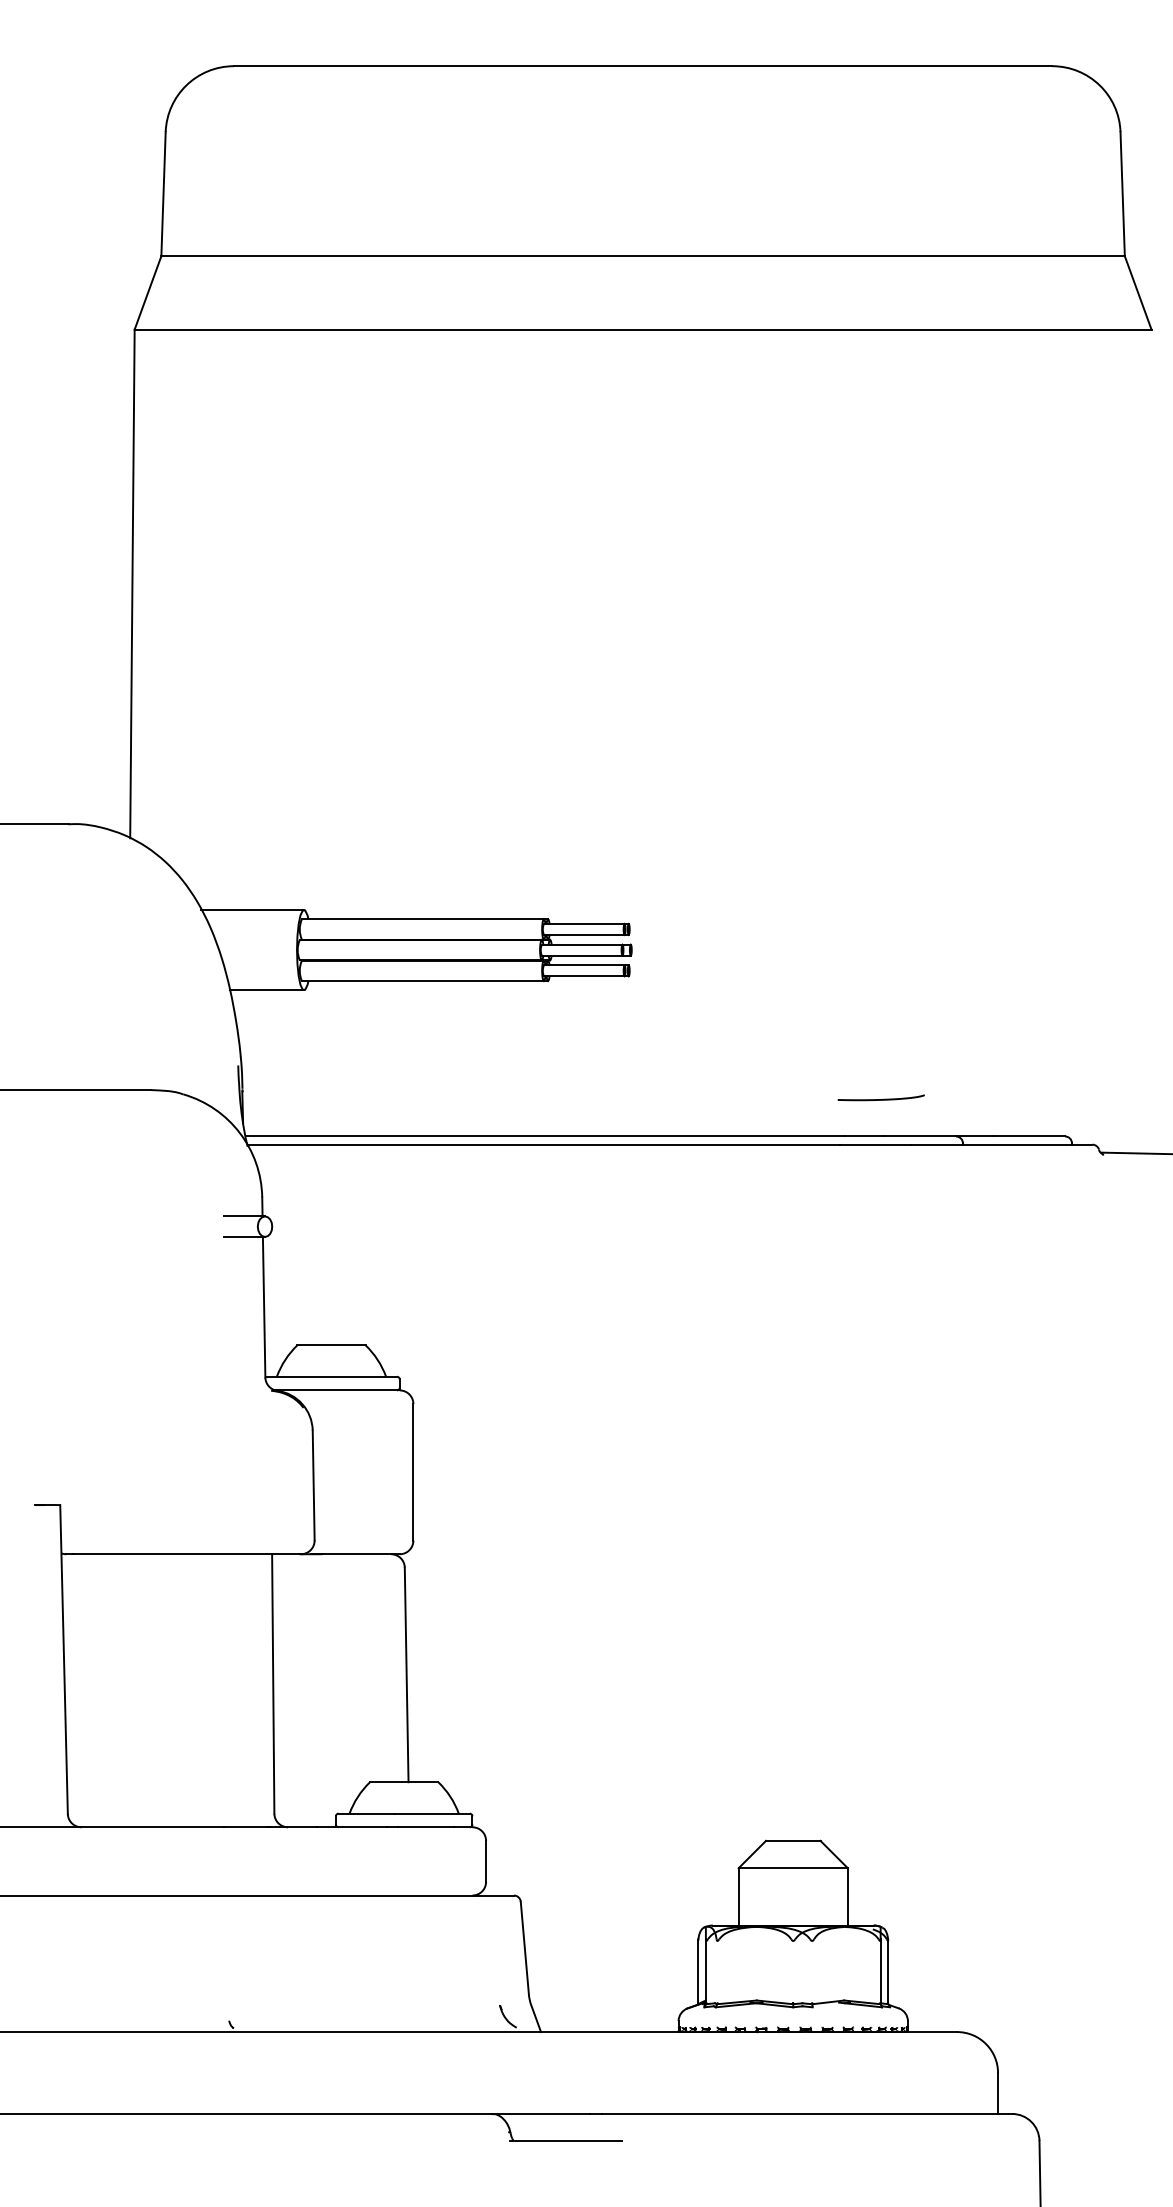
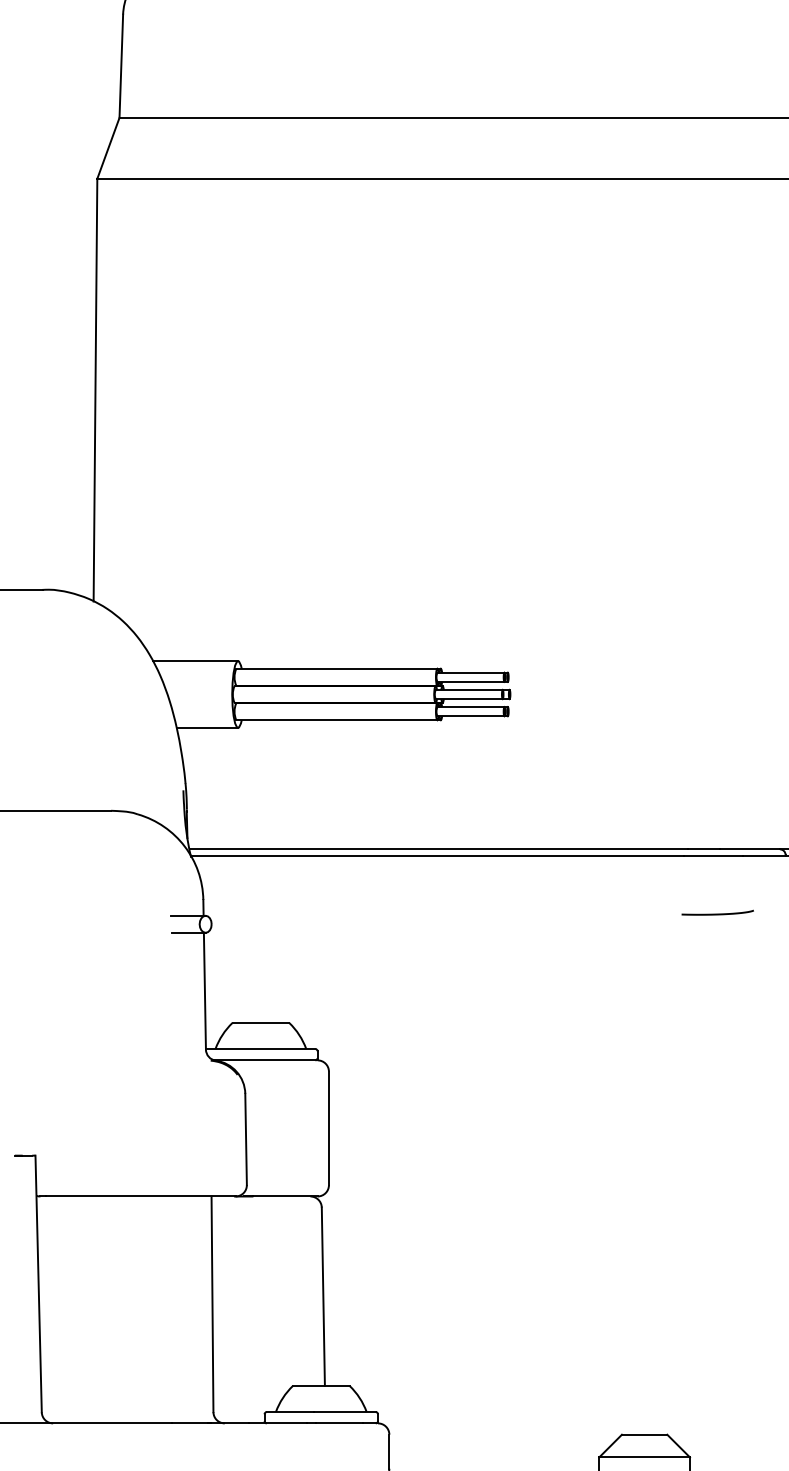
curve: (880, 1099) -> (717, 914), moved

